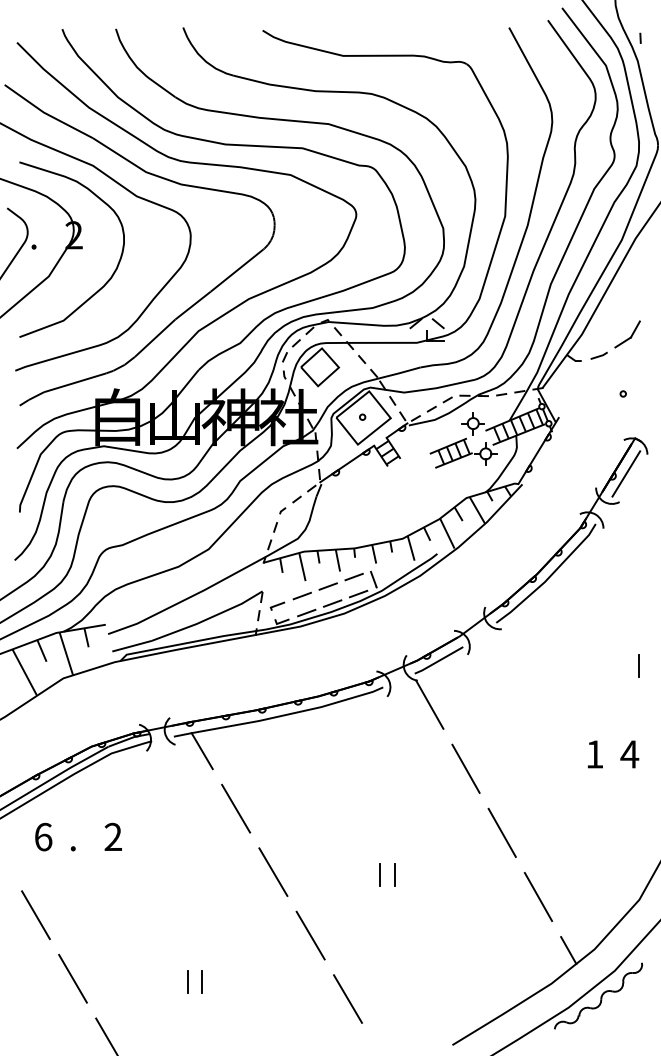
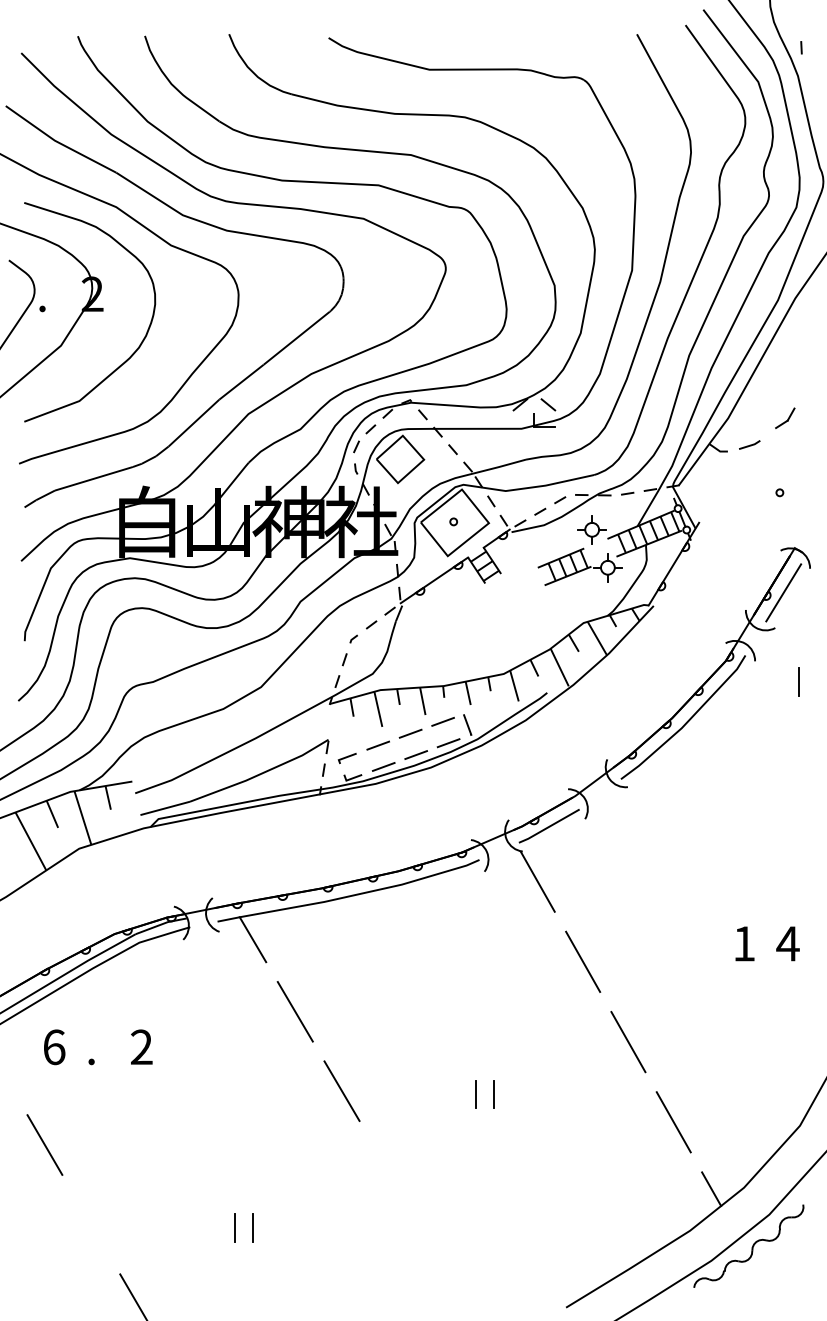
part: (627, 334) -> (785, 418), size x0.6
line: (638, 665) -> (798, 681), moved
line: (310, 935) -> (388, 1170), removed
line: (72, 978) -> (90, 1224), removed
line: (347, 998) -> (434, 1249), removed

